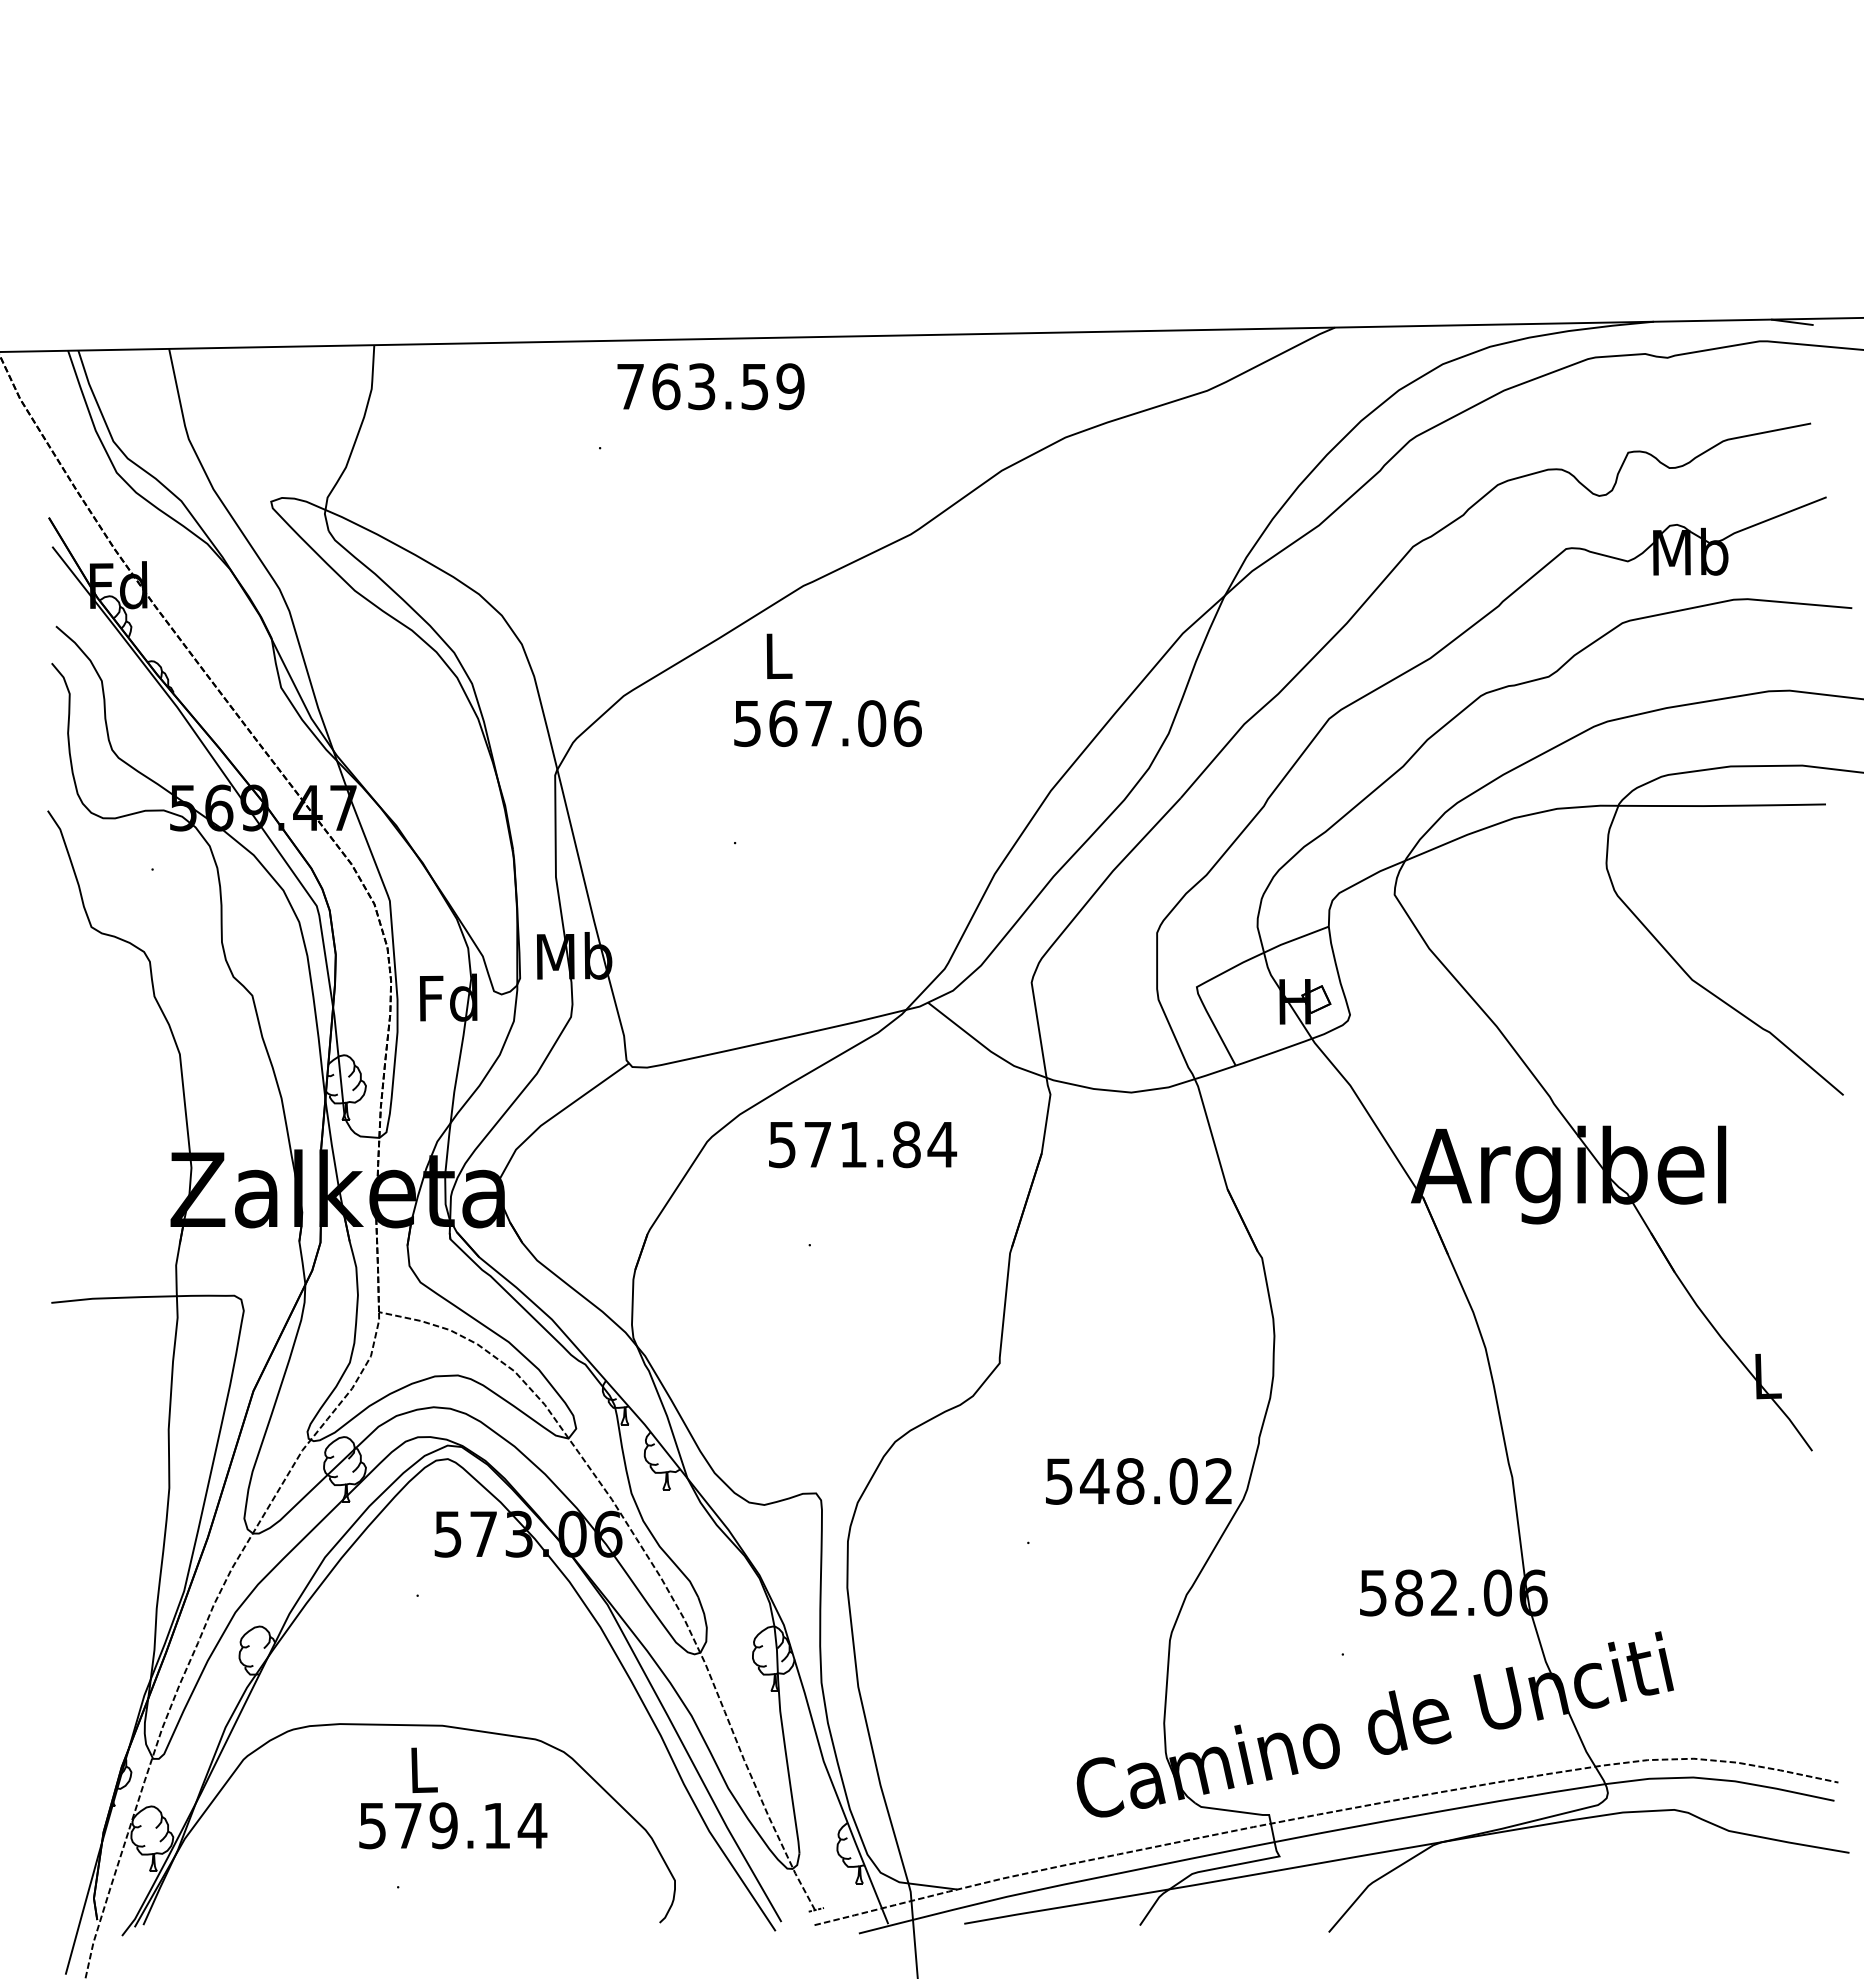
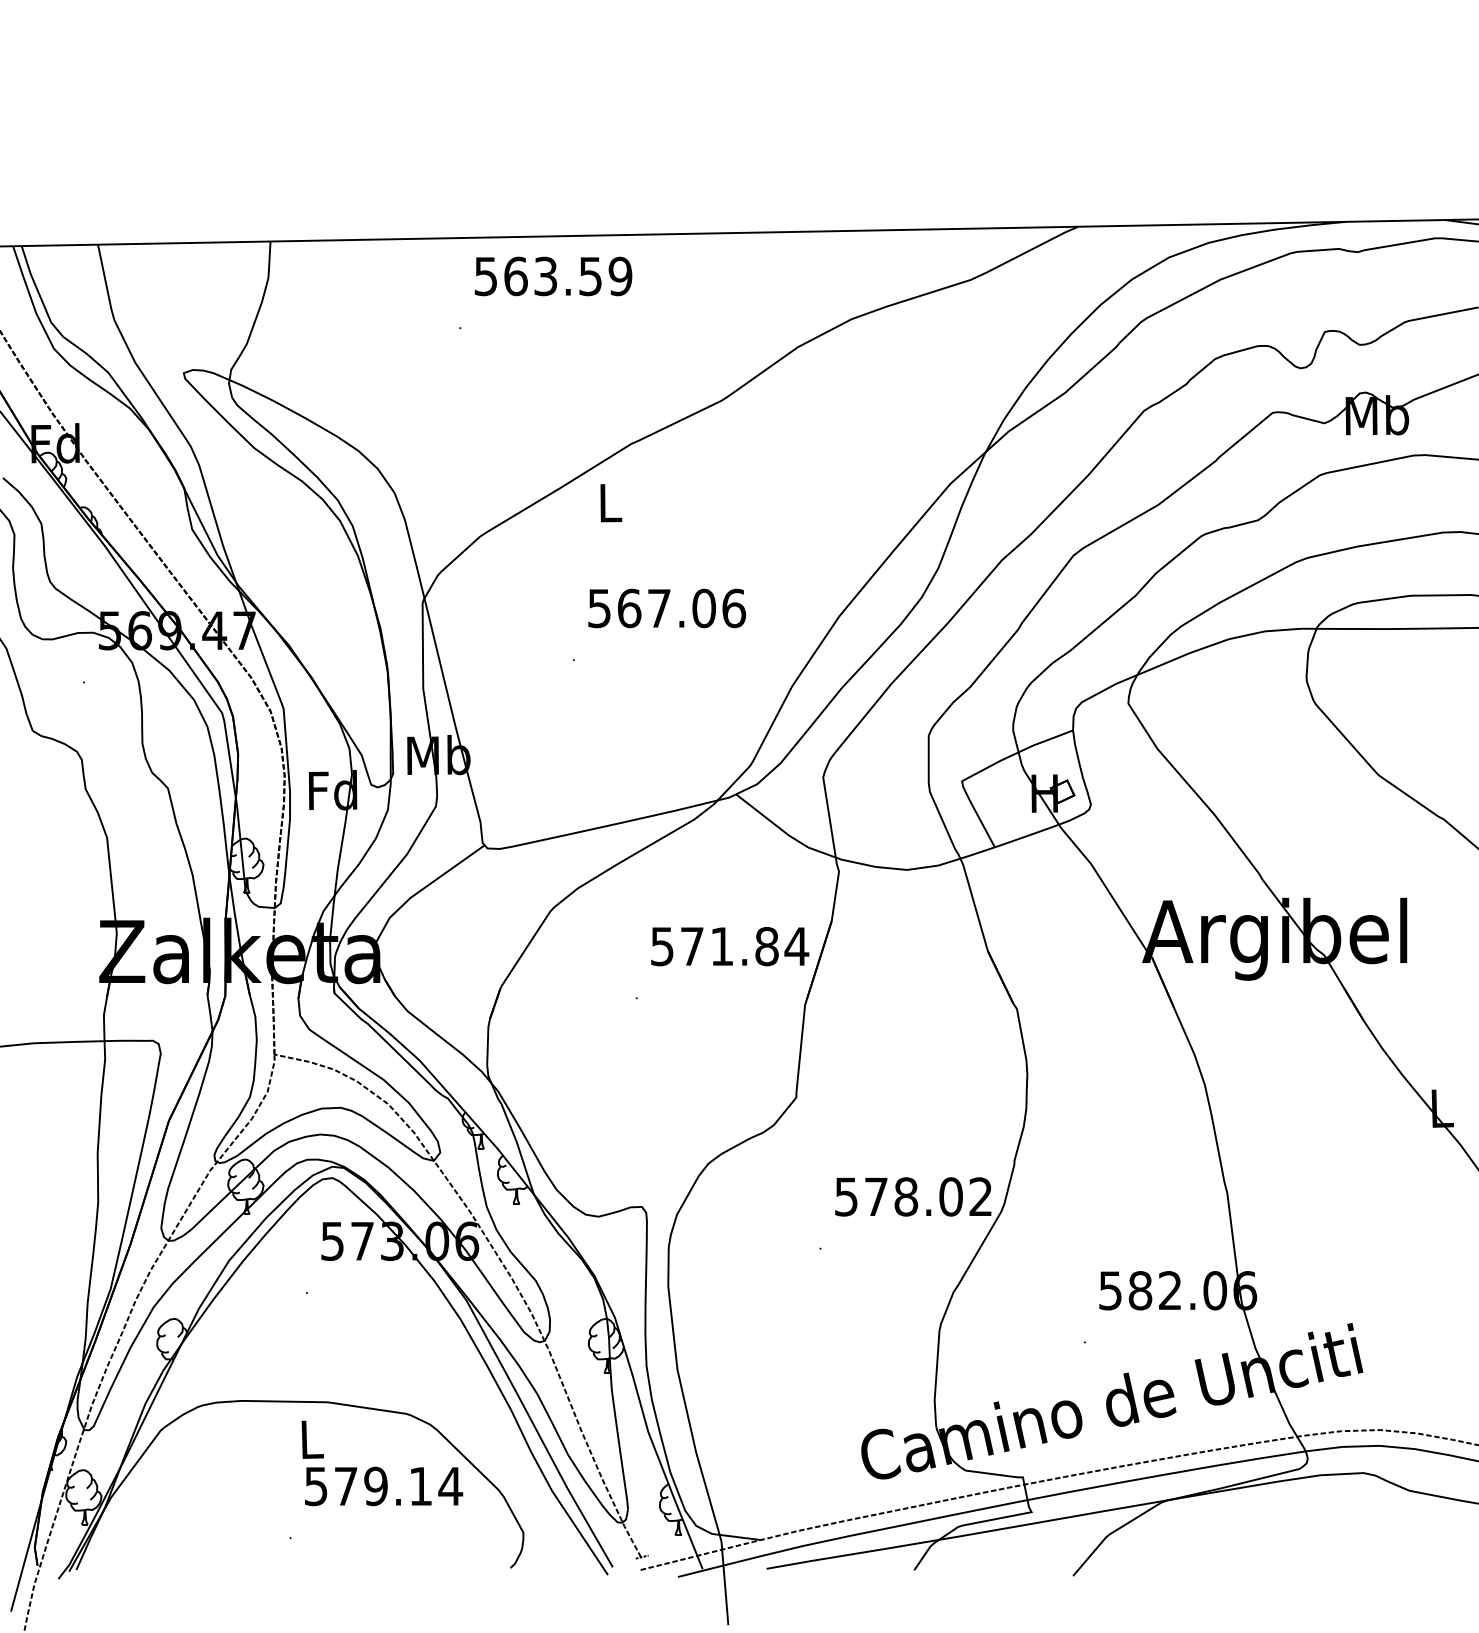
text: (630, 387) -> (485, 277), 763.59 -> 563.59
text: (827, 723) -> (666, 608), moved
text: (863, 1144) -> (730, 946), moved
text: (1094, 1481) -> (876, 1196), 548.02 -> 578.02
text: (453, 1825) -> (384, 1486), moved

